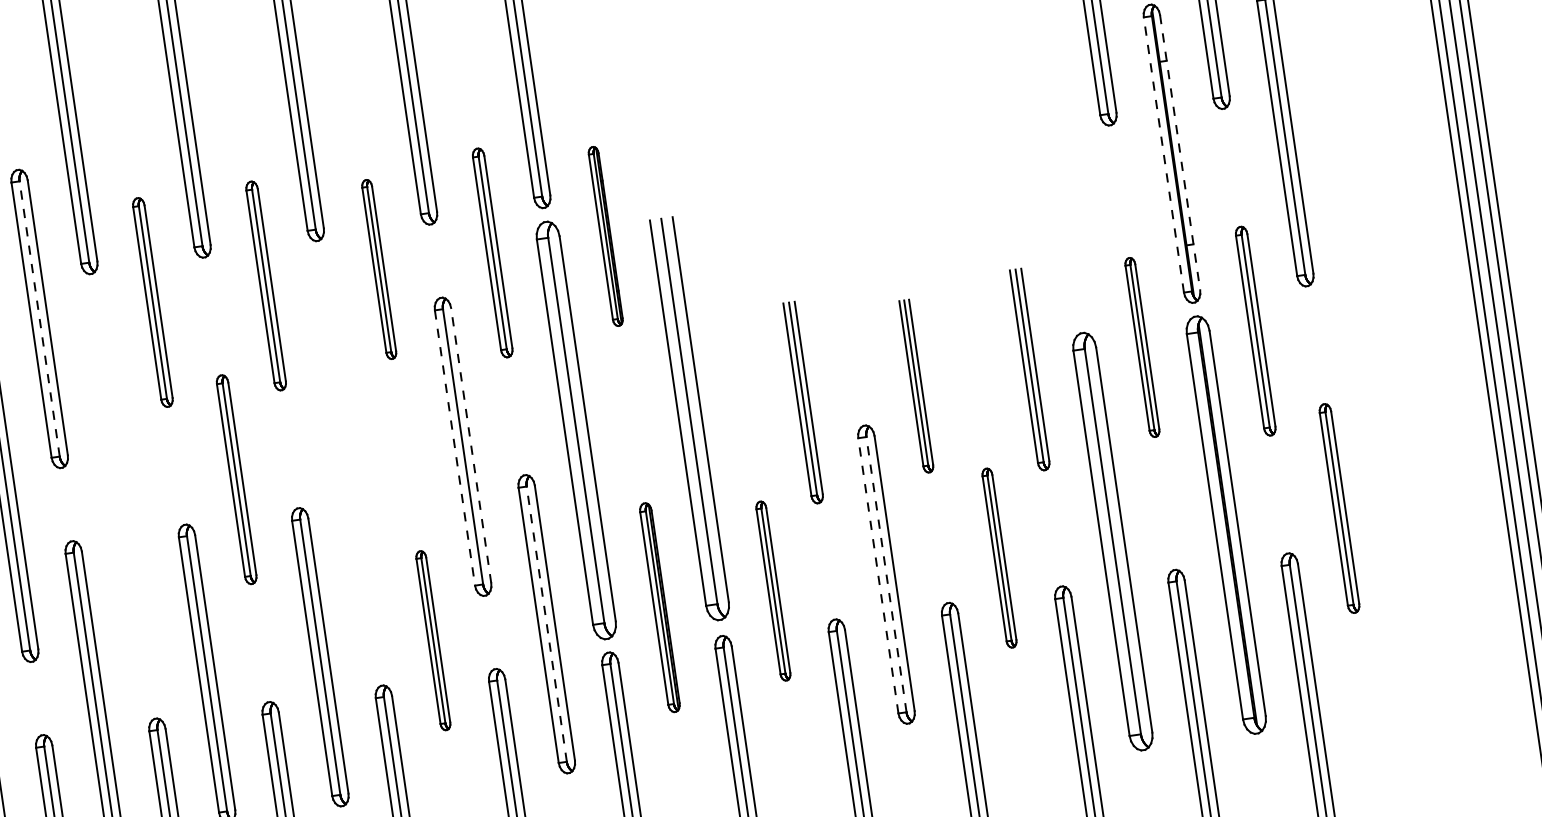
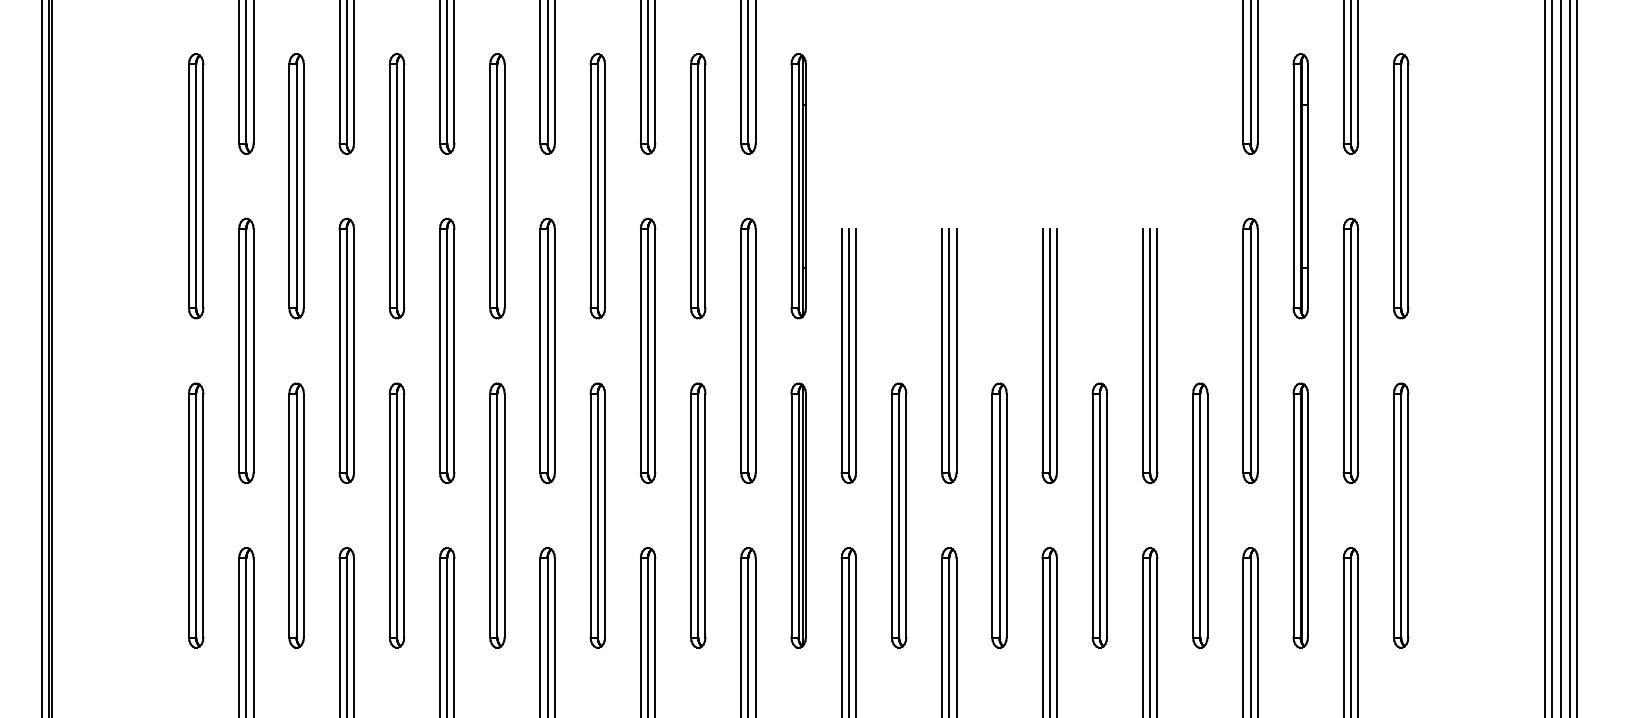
line: (1179, 152) -> (1307, 186), dashed -> solid
line: (1163, 154) -> (1293, 185), dashed -> solid
part: (605, 236) -> (798, 186), size x1.67
part: (492, 253) -> (698, 186), size x1.43
part: (379, 269) -> (597, 186), size x1.67
part: (266, 286) -> (497, 186), size x1.43
part: (152, 302) -> (396, 186), size x1.43
line: (39, 318) -> (296, 185), dashed -> solid
part: (1255, 330) -> (1350, 350), size x1.43
part: (1142, 347) -> (1250, 350), size x1.67
part: (1030, 369) -> (1150, 355), size x1.43
part: (916, 385) -> (1049, 355), size x1.67
part: (803, 402) -> (949, 355), size x1.43
part: (689, 419) -> (848, 355), size x0.71
part: (576, 429) -> (748, 350), size x0.71
line: (471, 445) -> (655, 350), dashed -> solid
line: (454, 448) -> (640, 351), dashed -> solid
part: (349, 462) -> (547, 350), added
part: (236, 479) -> (447, 350), size x1.43
part: (122, 495) -> (346, 350), added
part: (1339, 508) -> (1401, 515), size x1.43
part: (1225, 525) -> (1300, 515), size x0.71
part: (1113, 541) -> (1200, 515), size x0.71
part: (999, 558) -> (1099, 515), size x1.67
line: (886, 574) -> (999, 515), dashed -> solid
line: (878, 575) -> (992, 515), dashed -> solid
part: (773, 591) -> (899, 515), size x1.67
part: (659, 607) -> (798, 515), size x1.43
line: (547, 624) -> (698, 515), dashed -> solid
part: (433, 640) -> (597, 515), size x1.67

